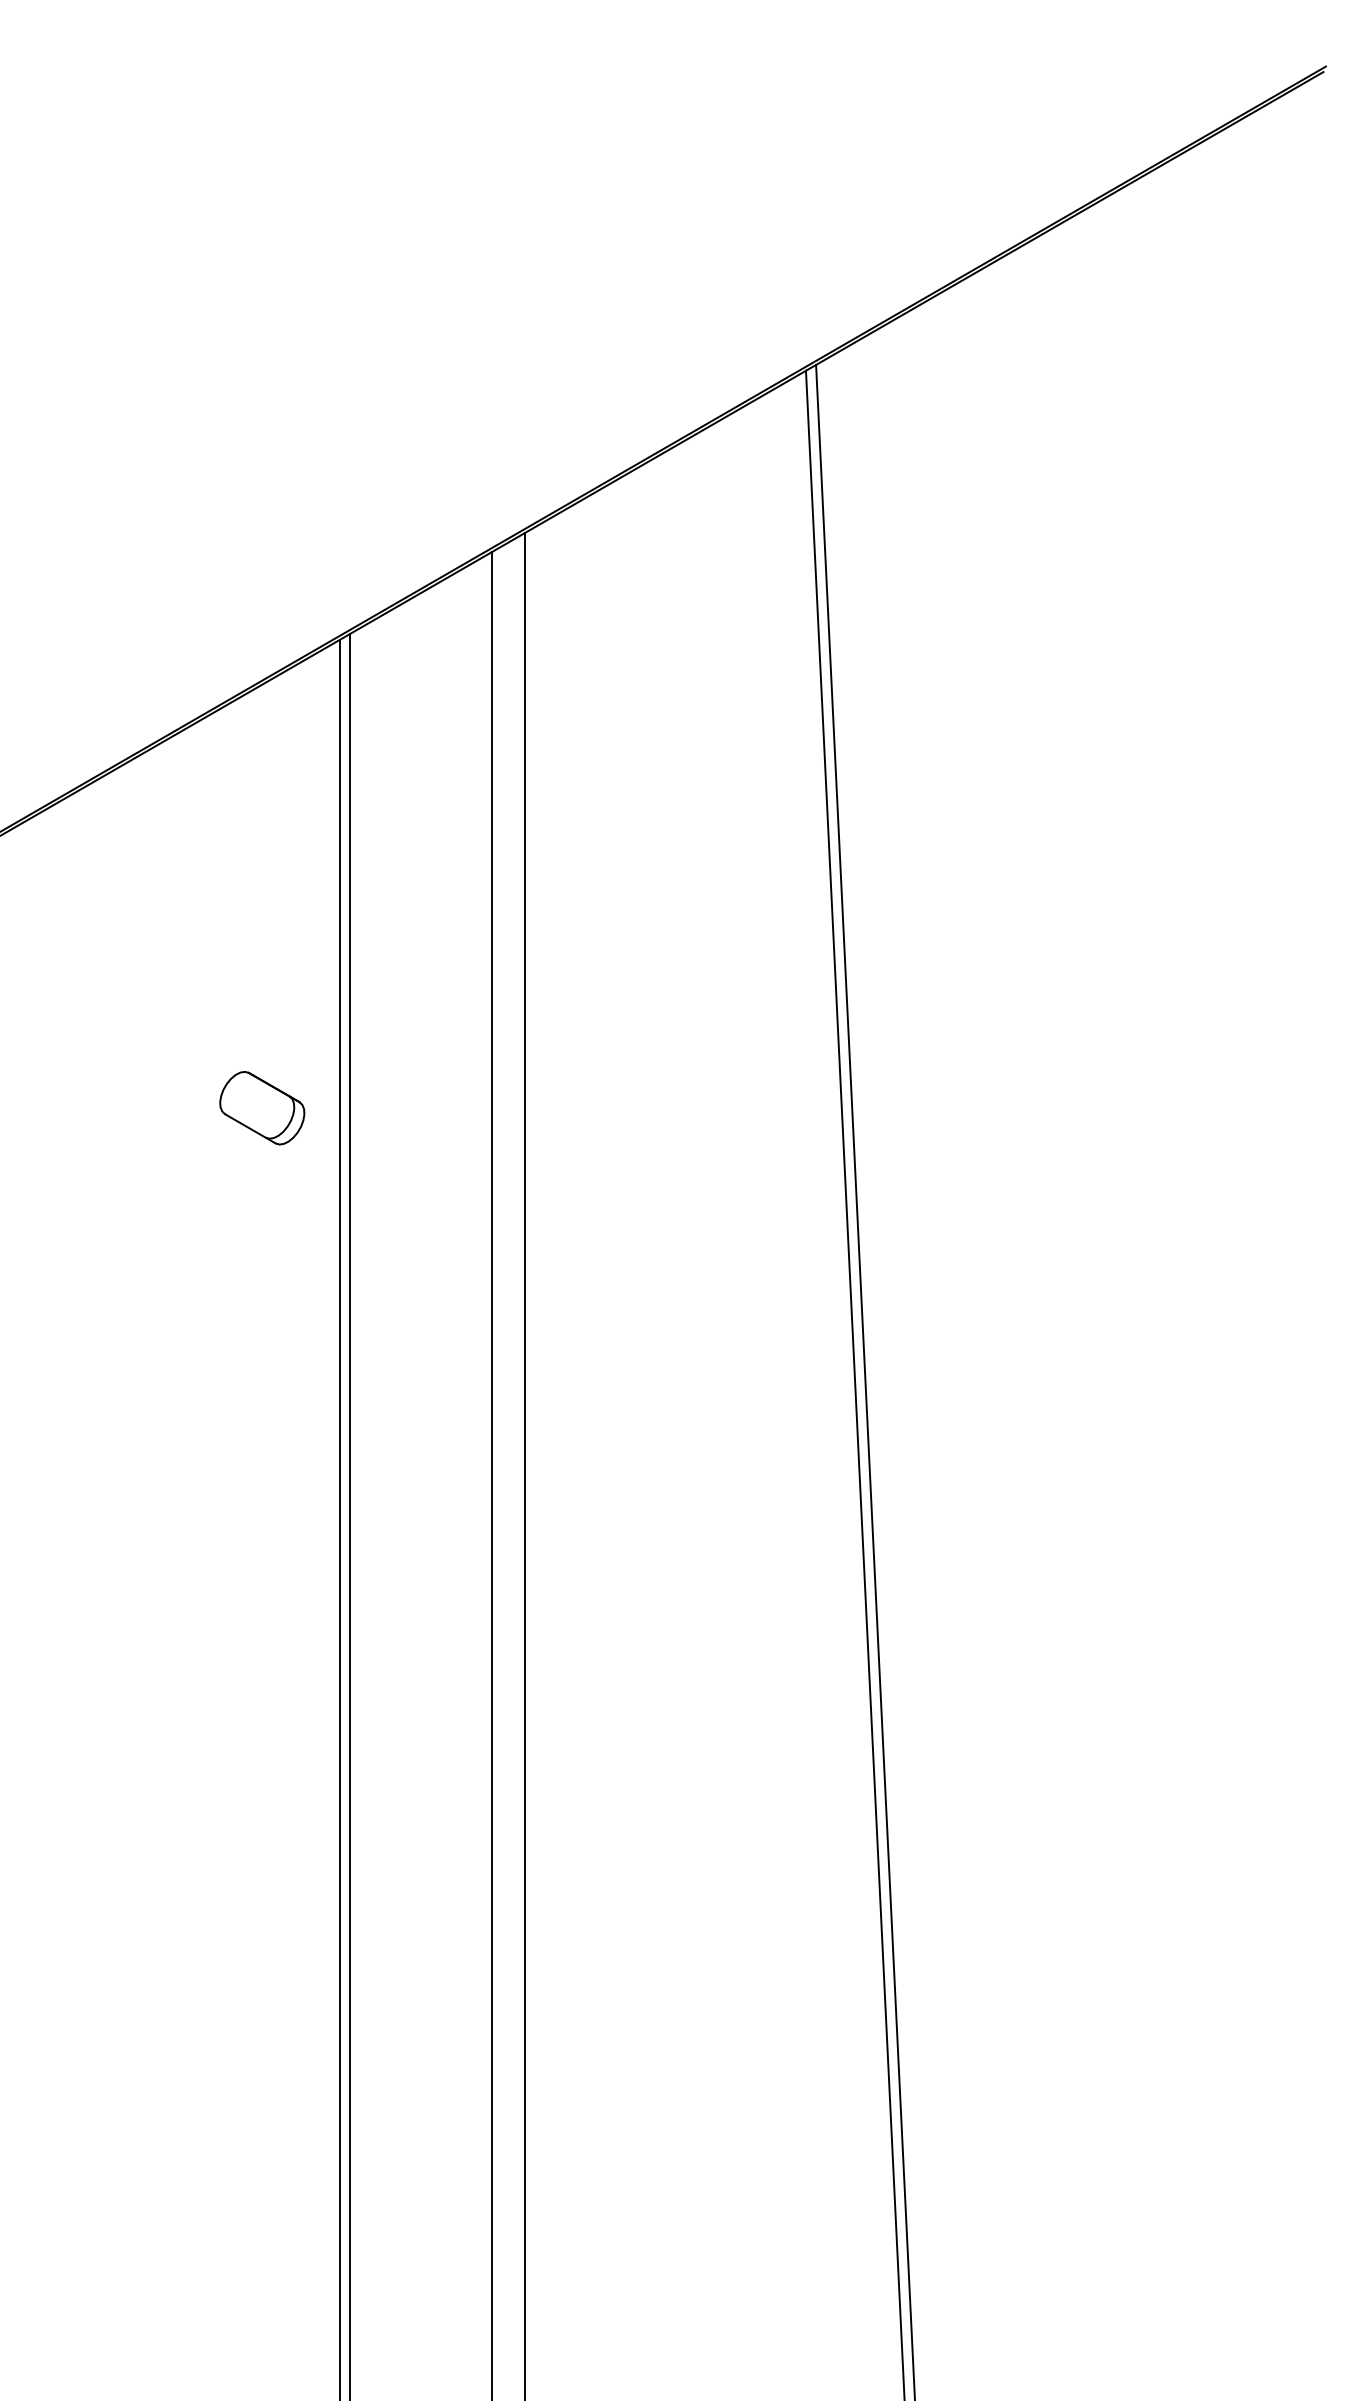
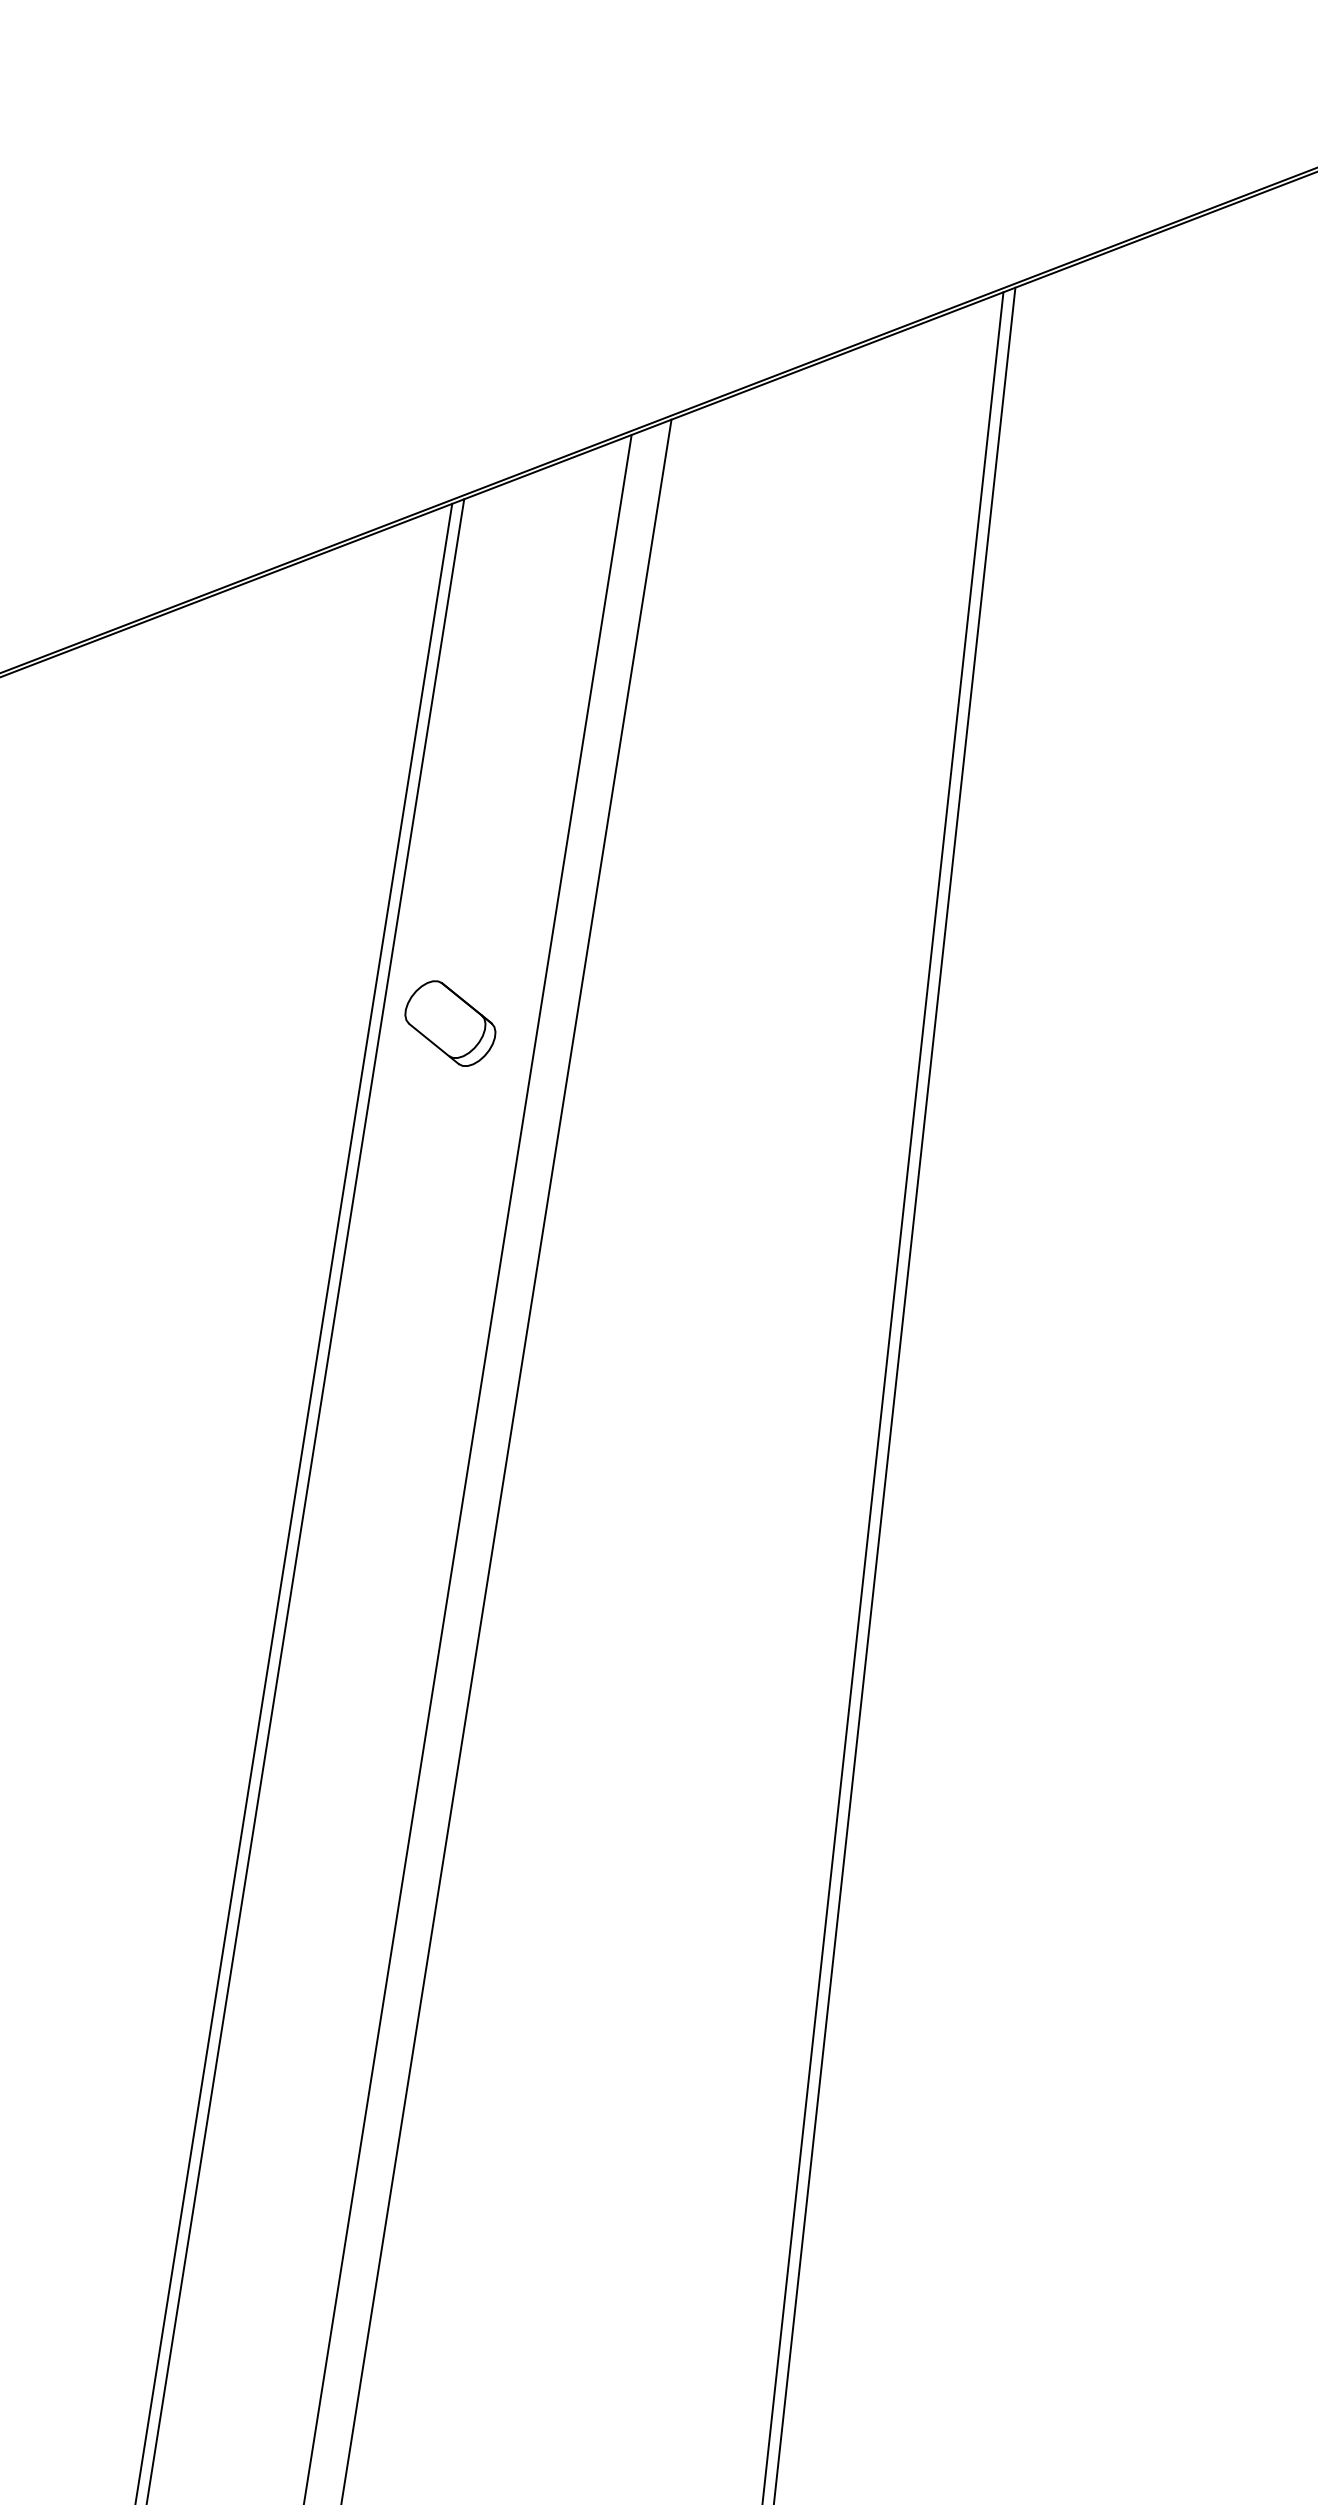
part: (262, 1108) -> (450, 1024), moved

